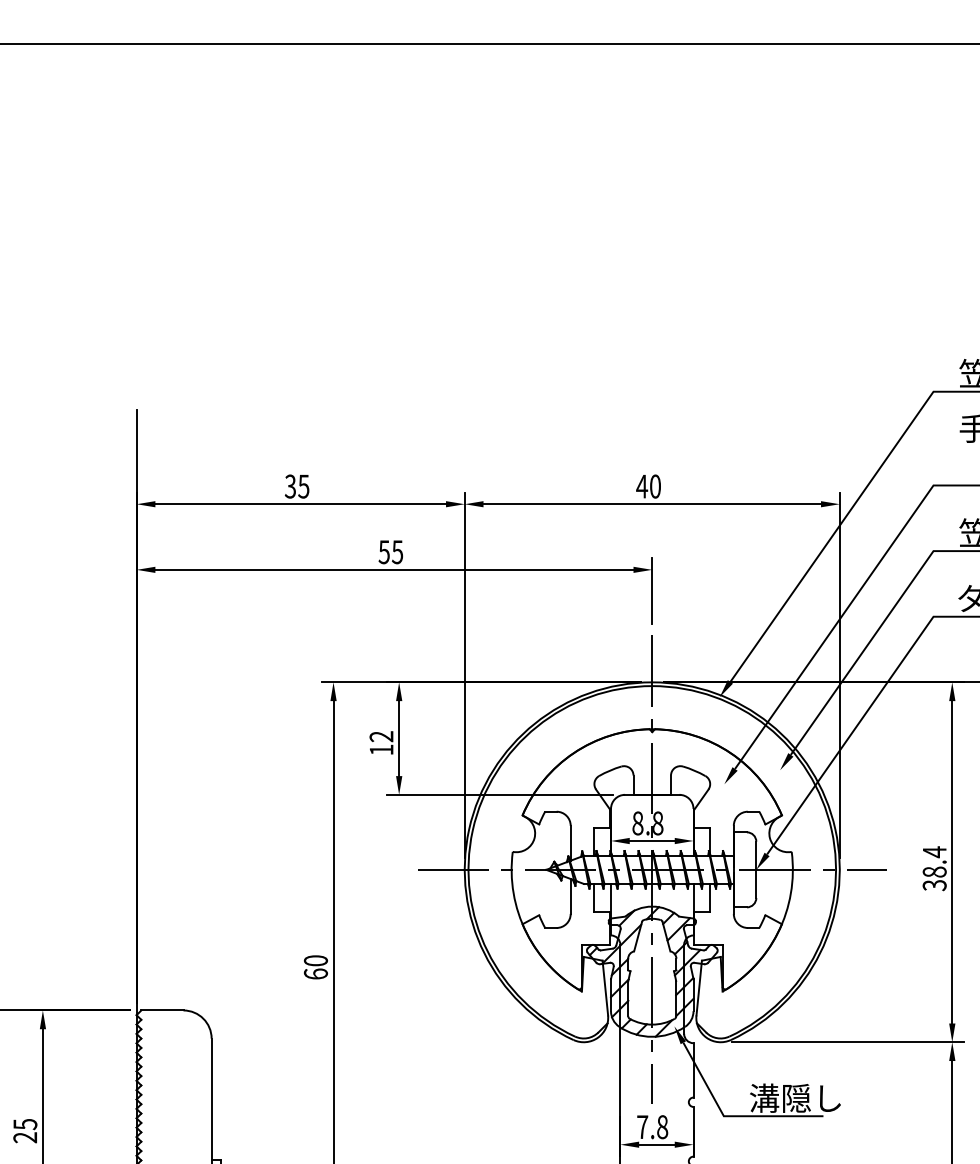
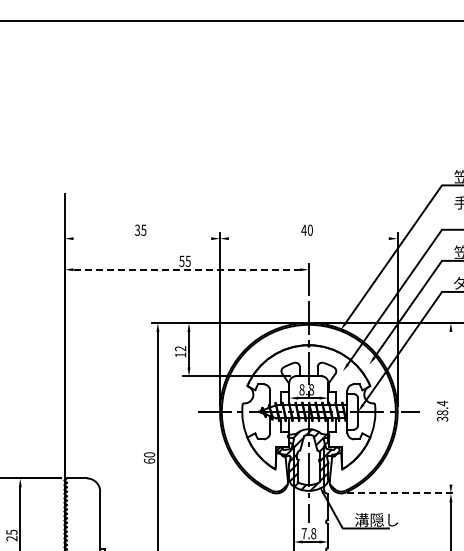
line: (301, 503) -> (142, 238), removed
line: (651, 503) -> (308, 238), removed
line: (396, 569) -> (187, 269), solid -> dashed
line: (951, 860) -> (450, 407), removed
line: (847, 1042) -> (401, 493), solid -> dashed

